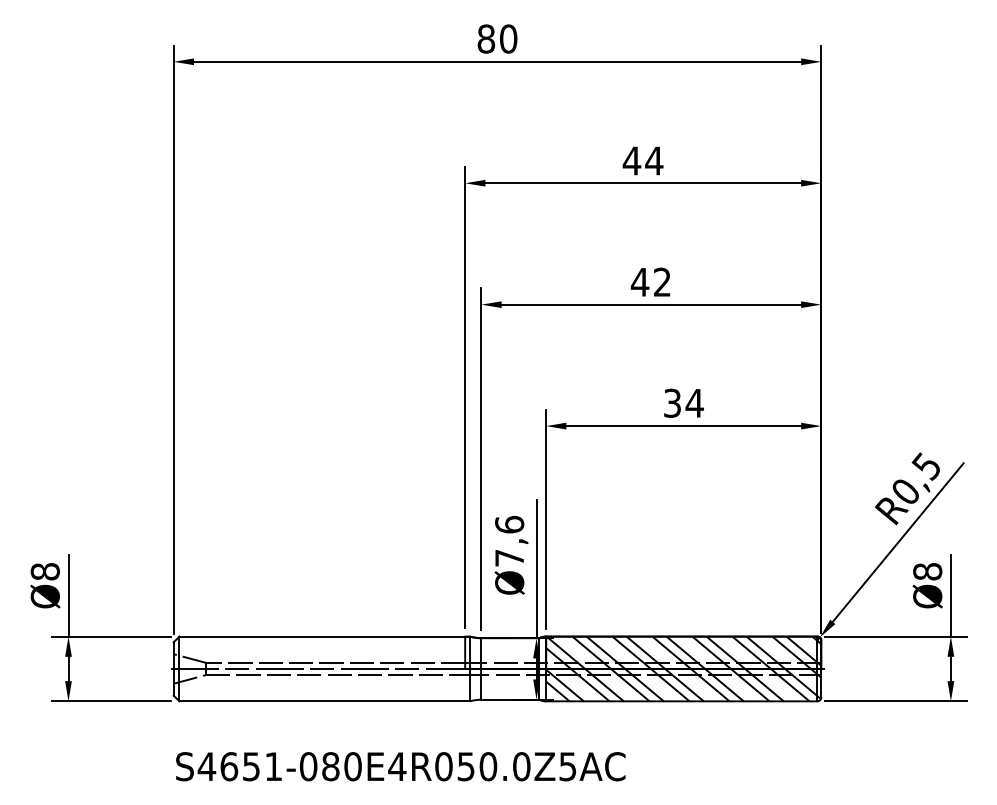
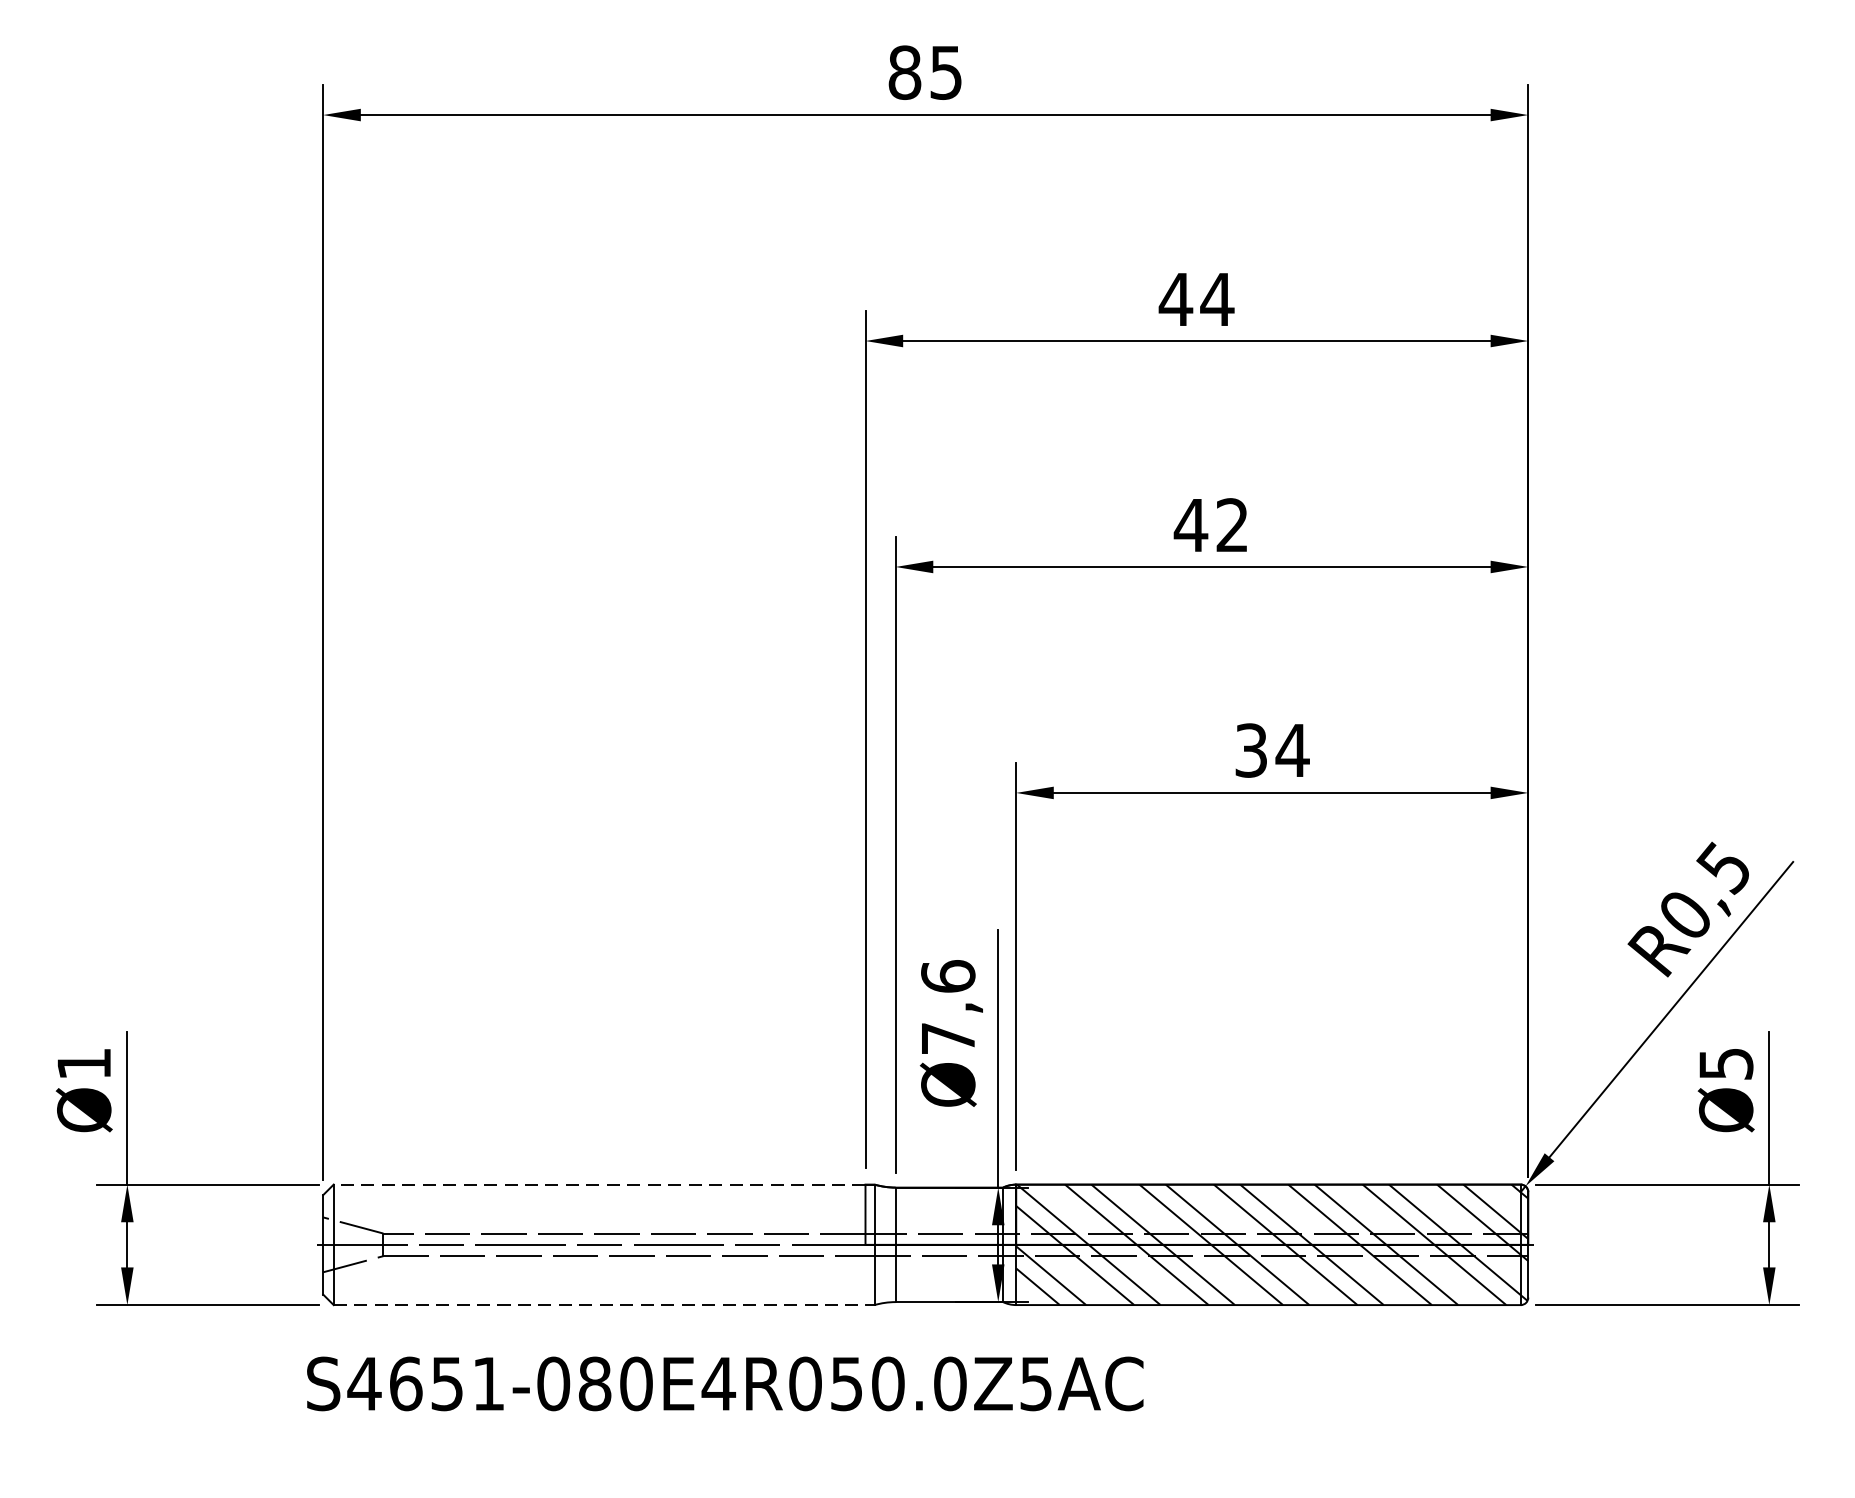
text: (508, 38) -> (946, 71), 80 -> 85
text: (44, 571) -> (82, 1063), Ø8 -> Ø1
text: (927, 571) -> (1725, 1063), Ø8 -> Ø5
line: (322, 636) -> (599, 1184), solid -> dashed
line: (322, 701) -> (599, 1305), solid -> dashed
text: (400, 766) -> (724, 1383), moved

